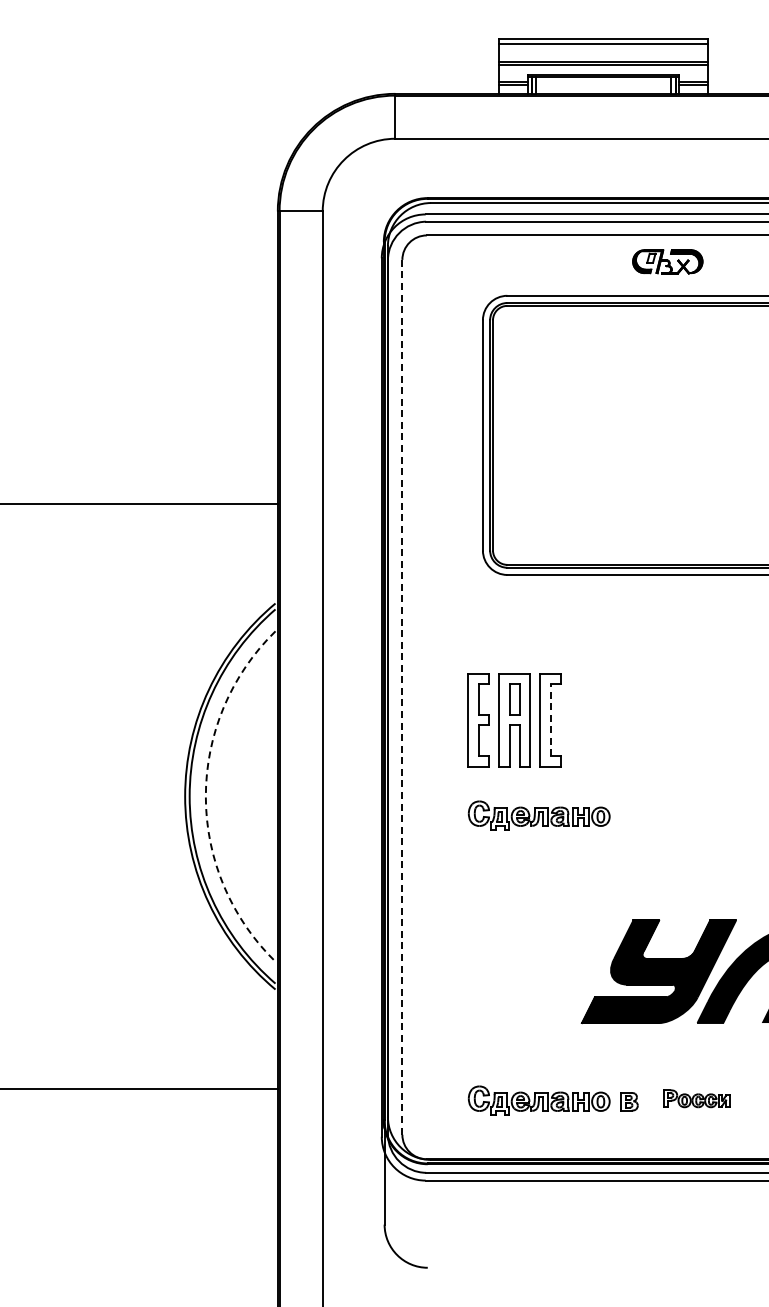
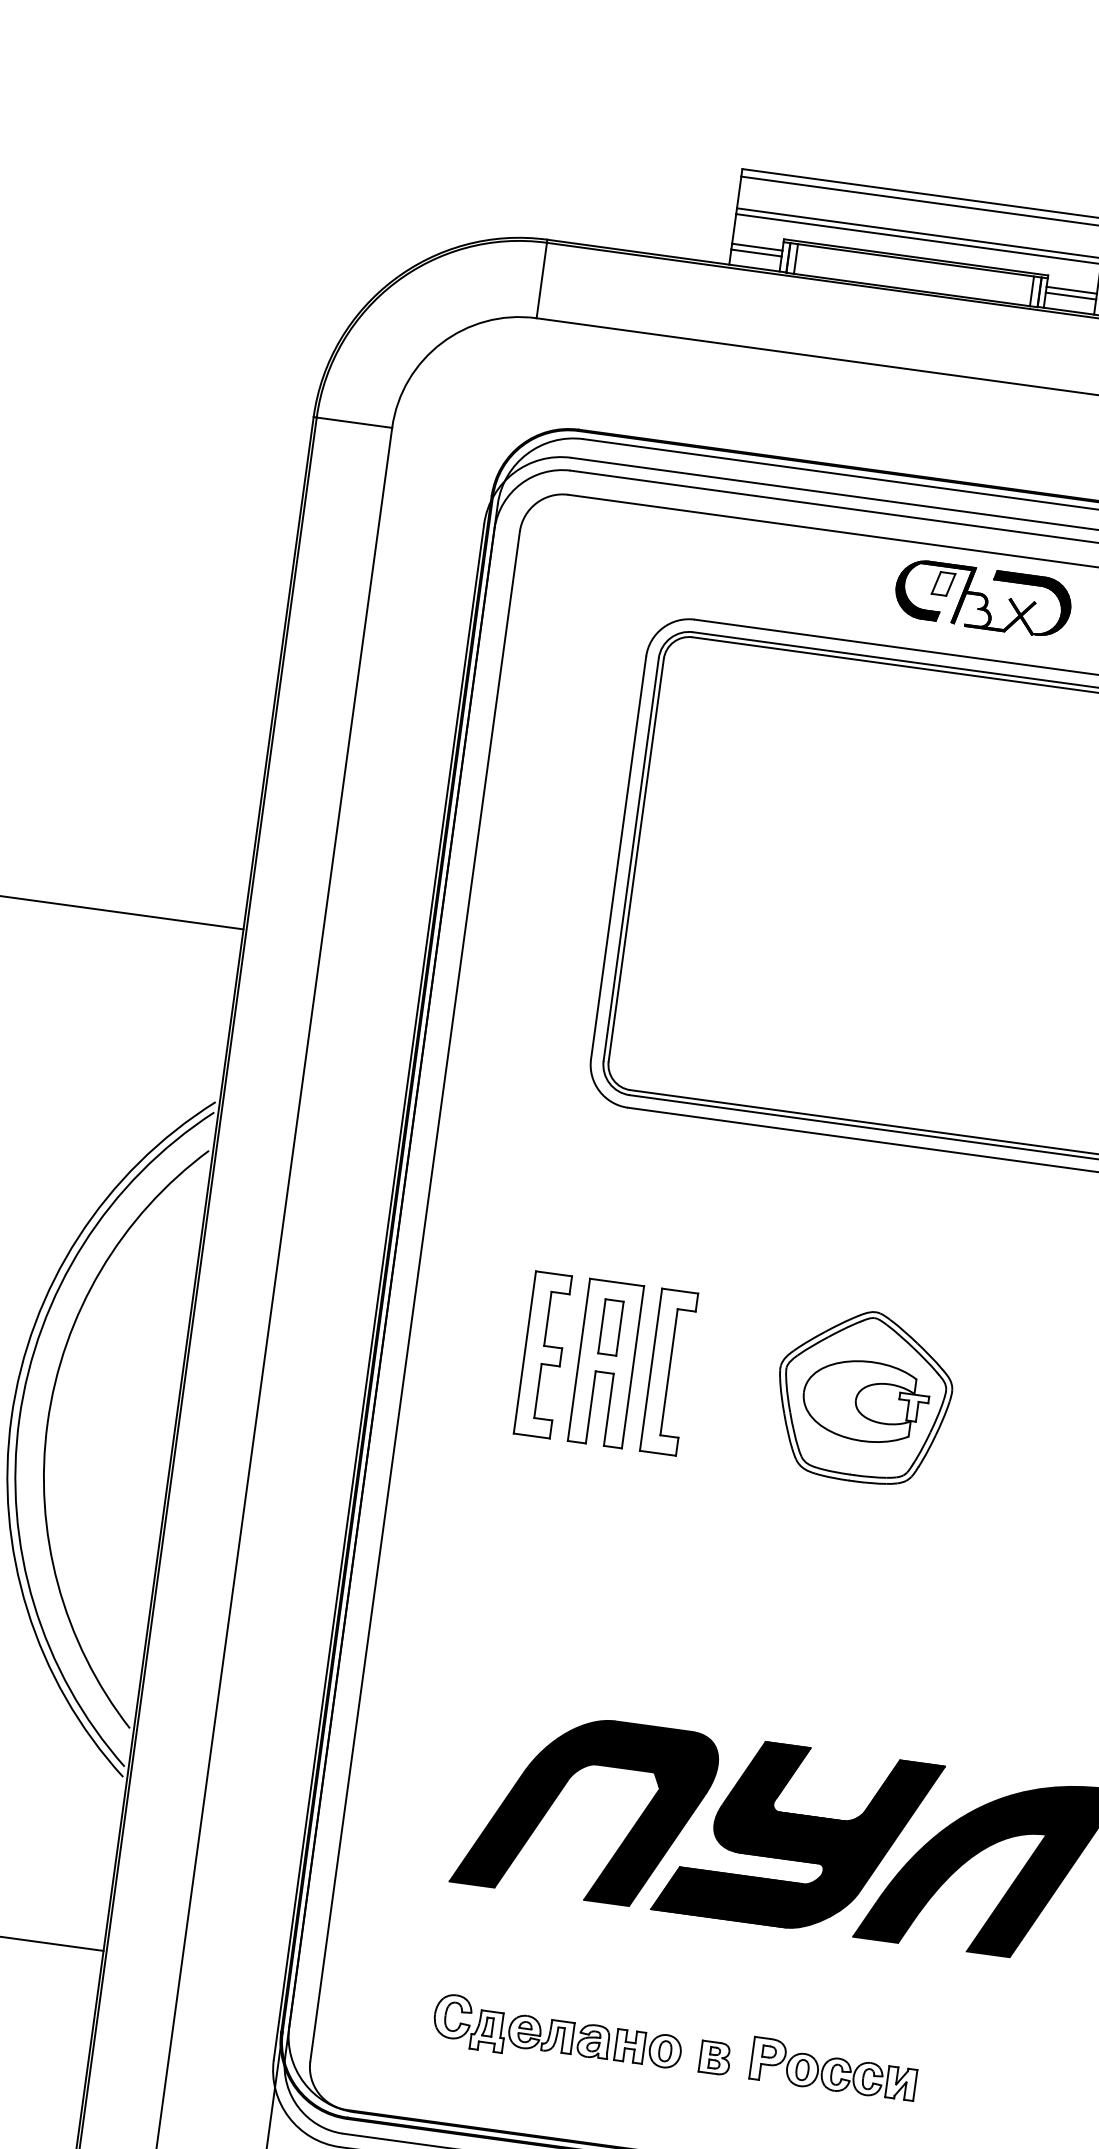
part: (667, 261) -> (983, 598), size x1.43
line: (402, 697) -> (415, 1296), dashed -> solid
part: (662, 718) -> (864, 1395), added
line: (550, 719) -> (668, 1370), dashed -> solid
arc: (205, 796) -> (47, 1422), dashed -> solid
part: (538, 815) -> (624, 1535), removed
part: (523, 963) -> (563, 1790), added
part: (696, 1098) -> (833, 2068), size x1.43

